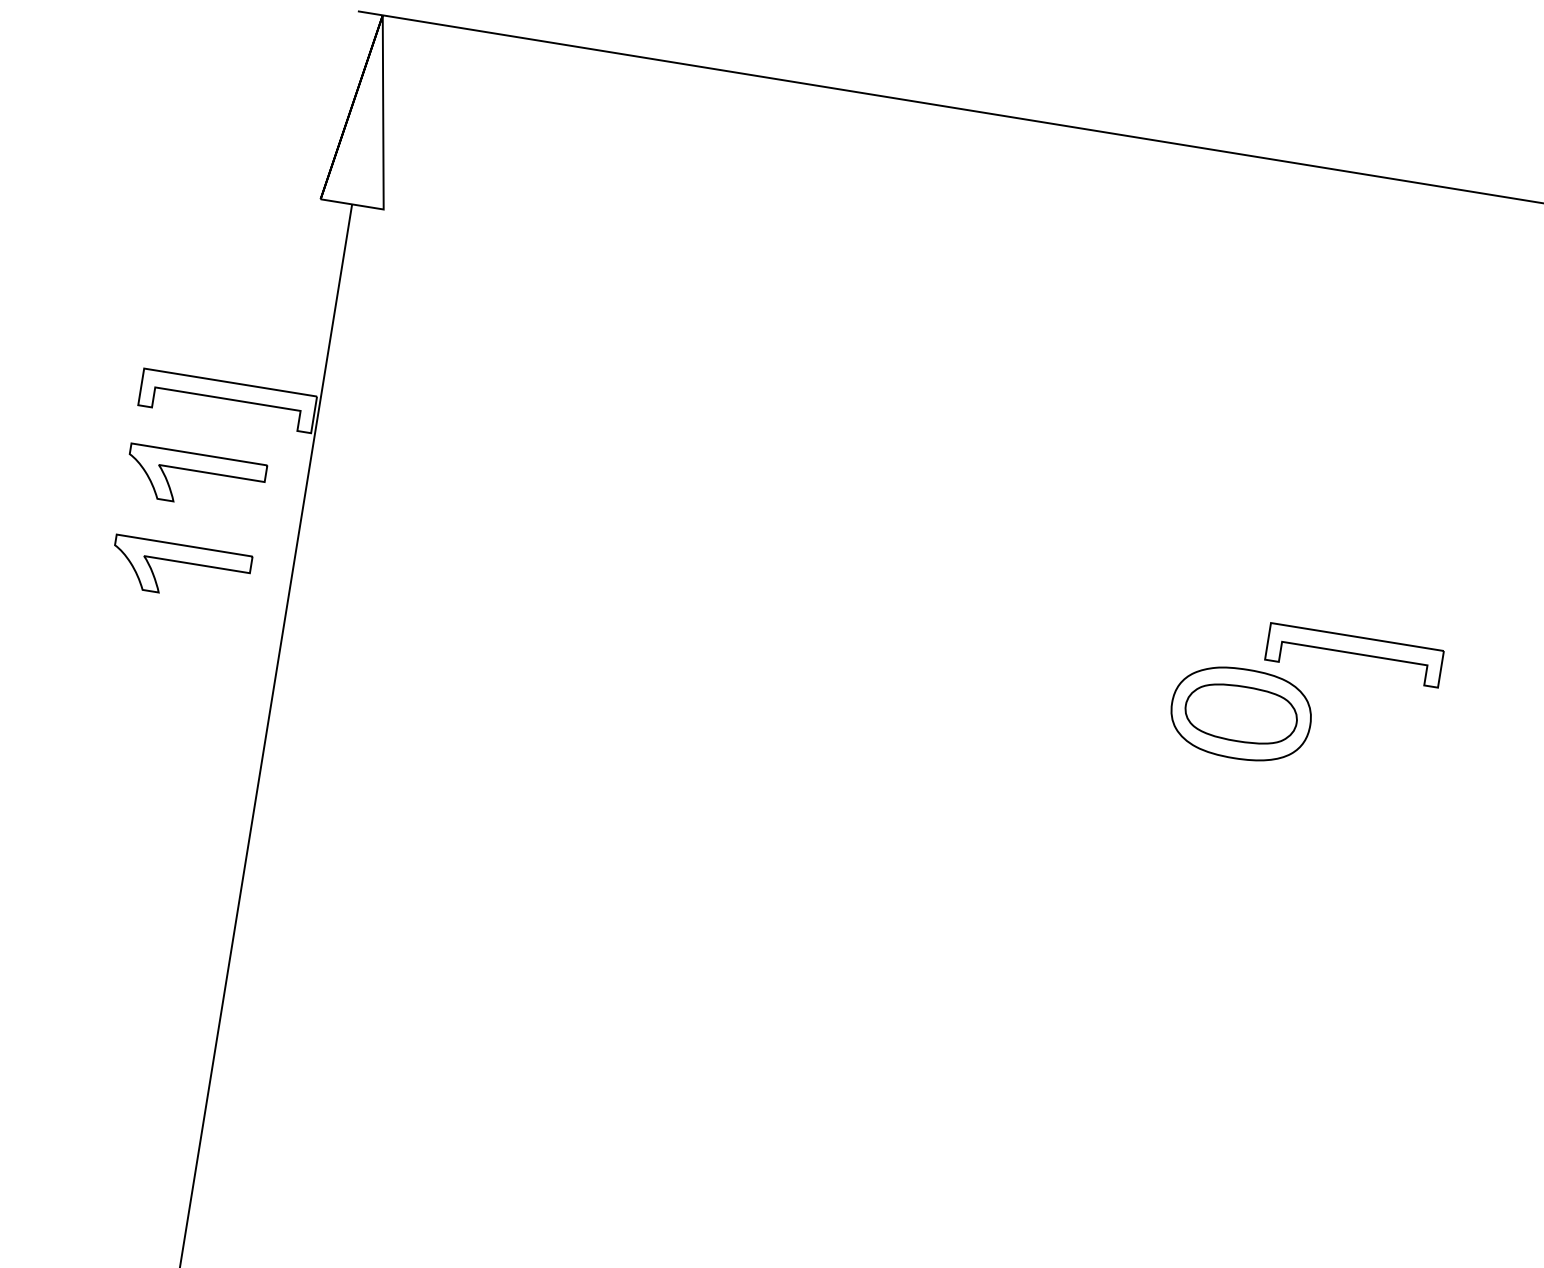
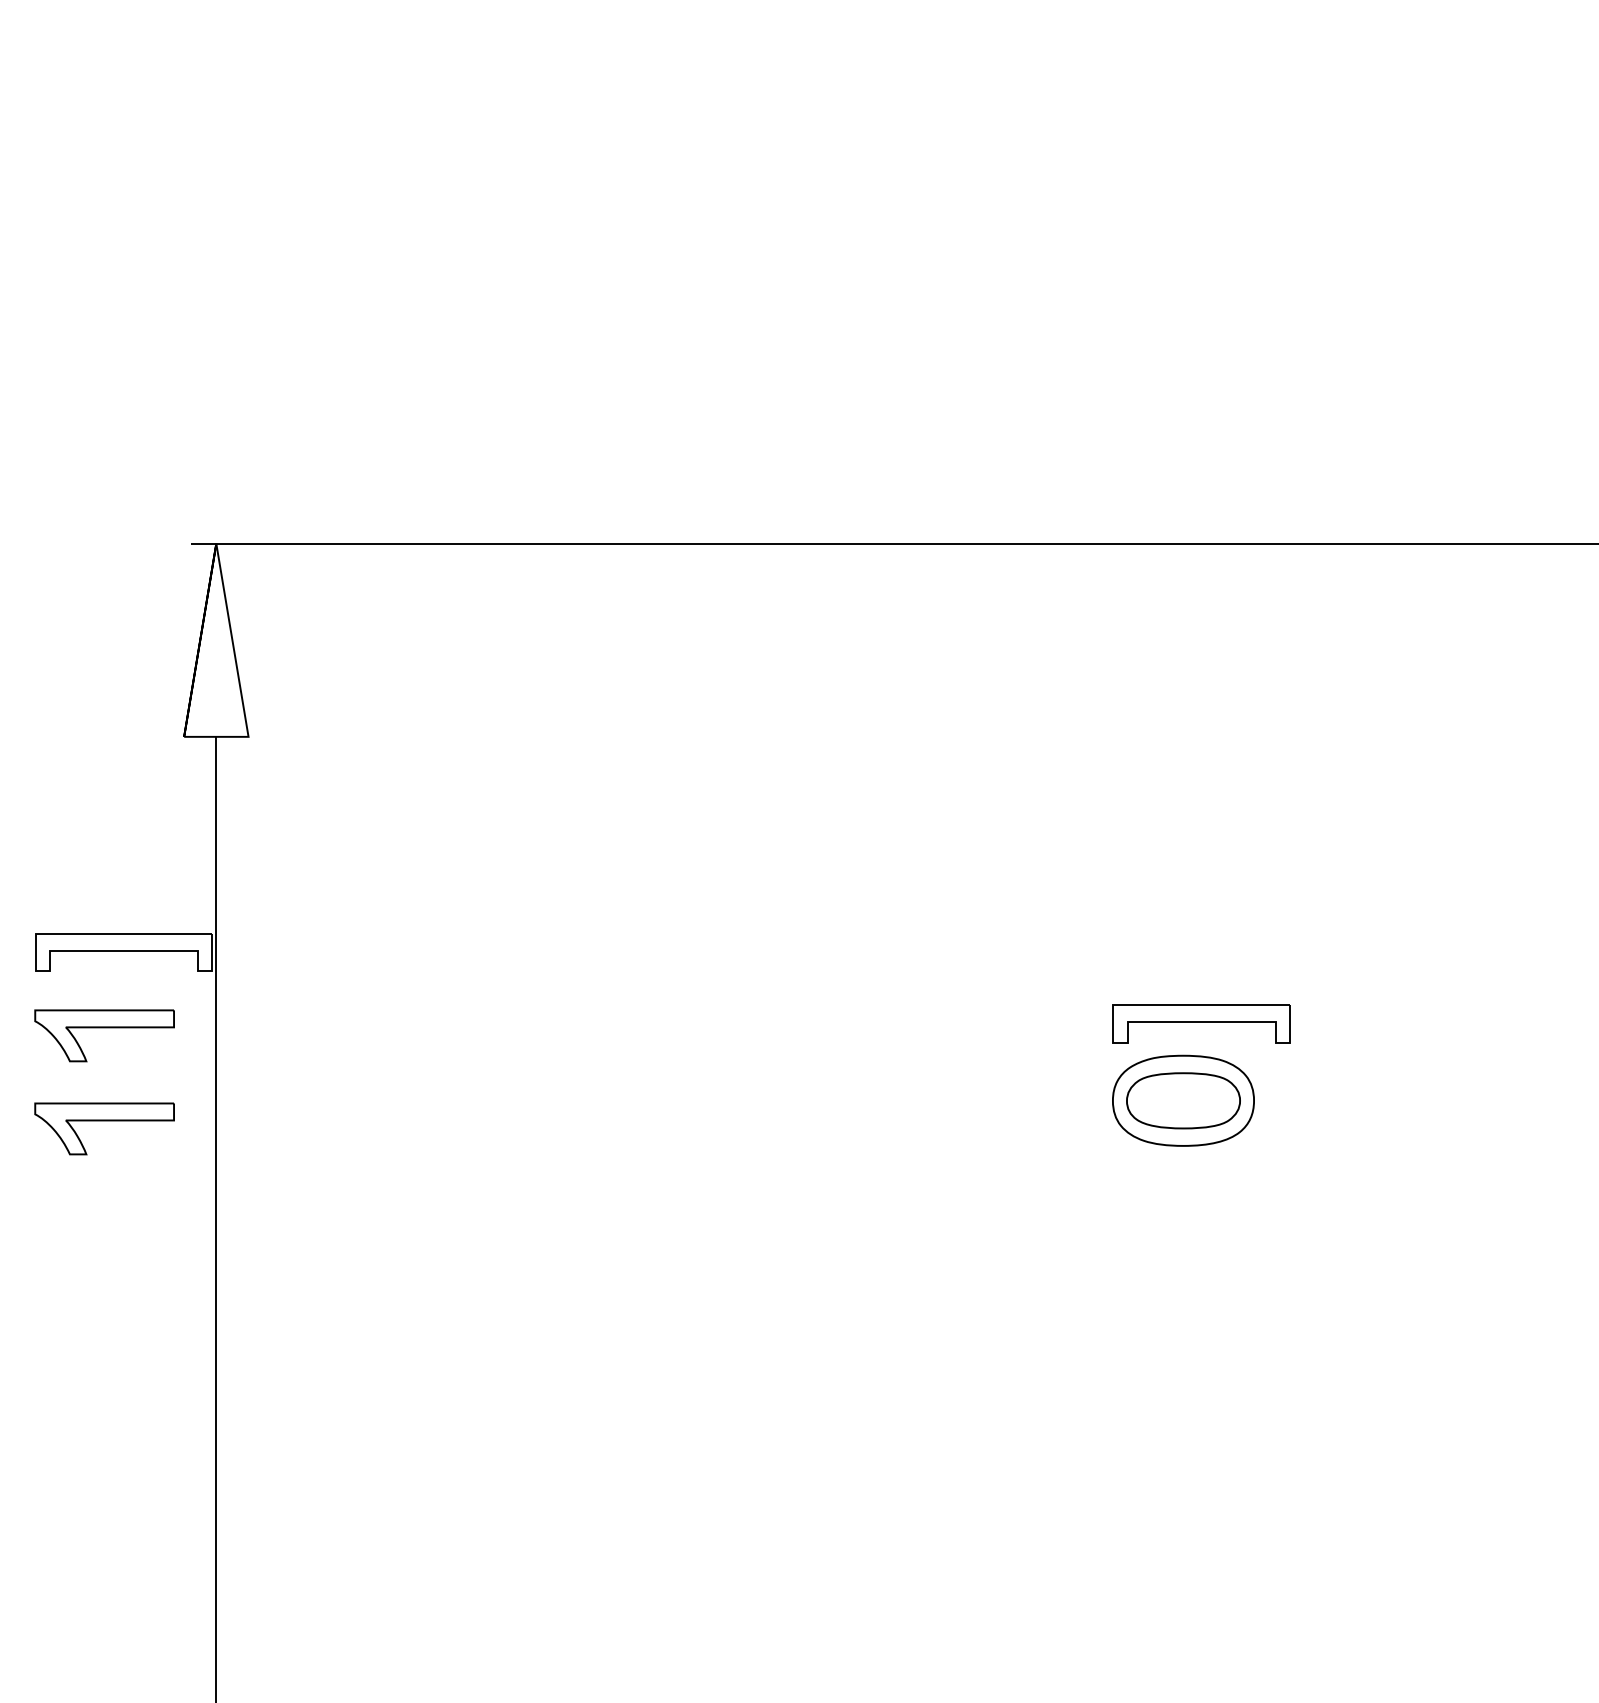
part: (1354, 654) -> (1201, 1023), moved

